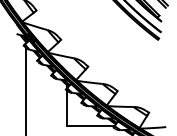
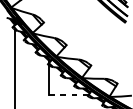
line: (90, 126) -> (68, 95), solid -> dashed

